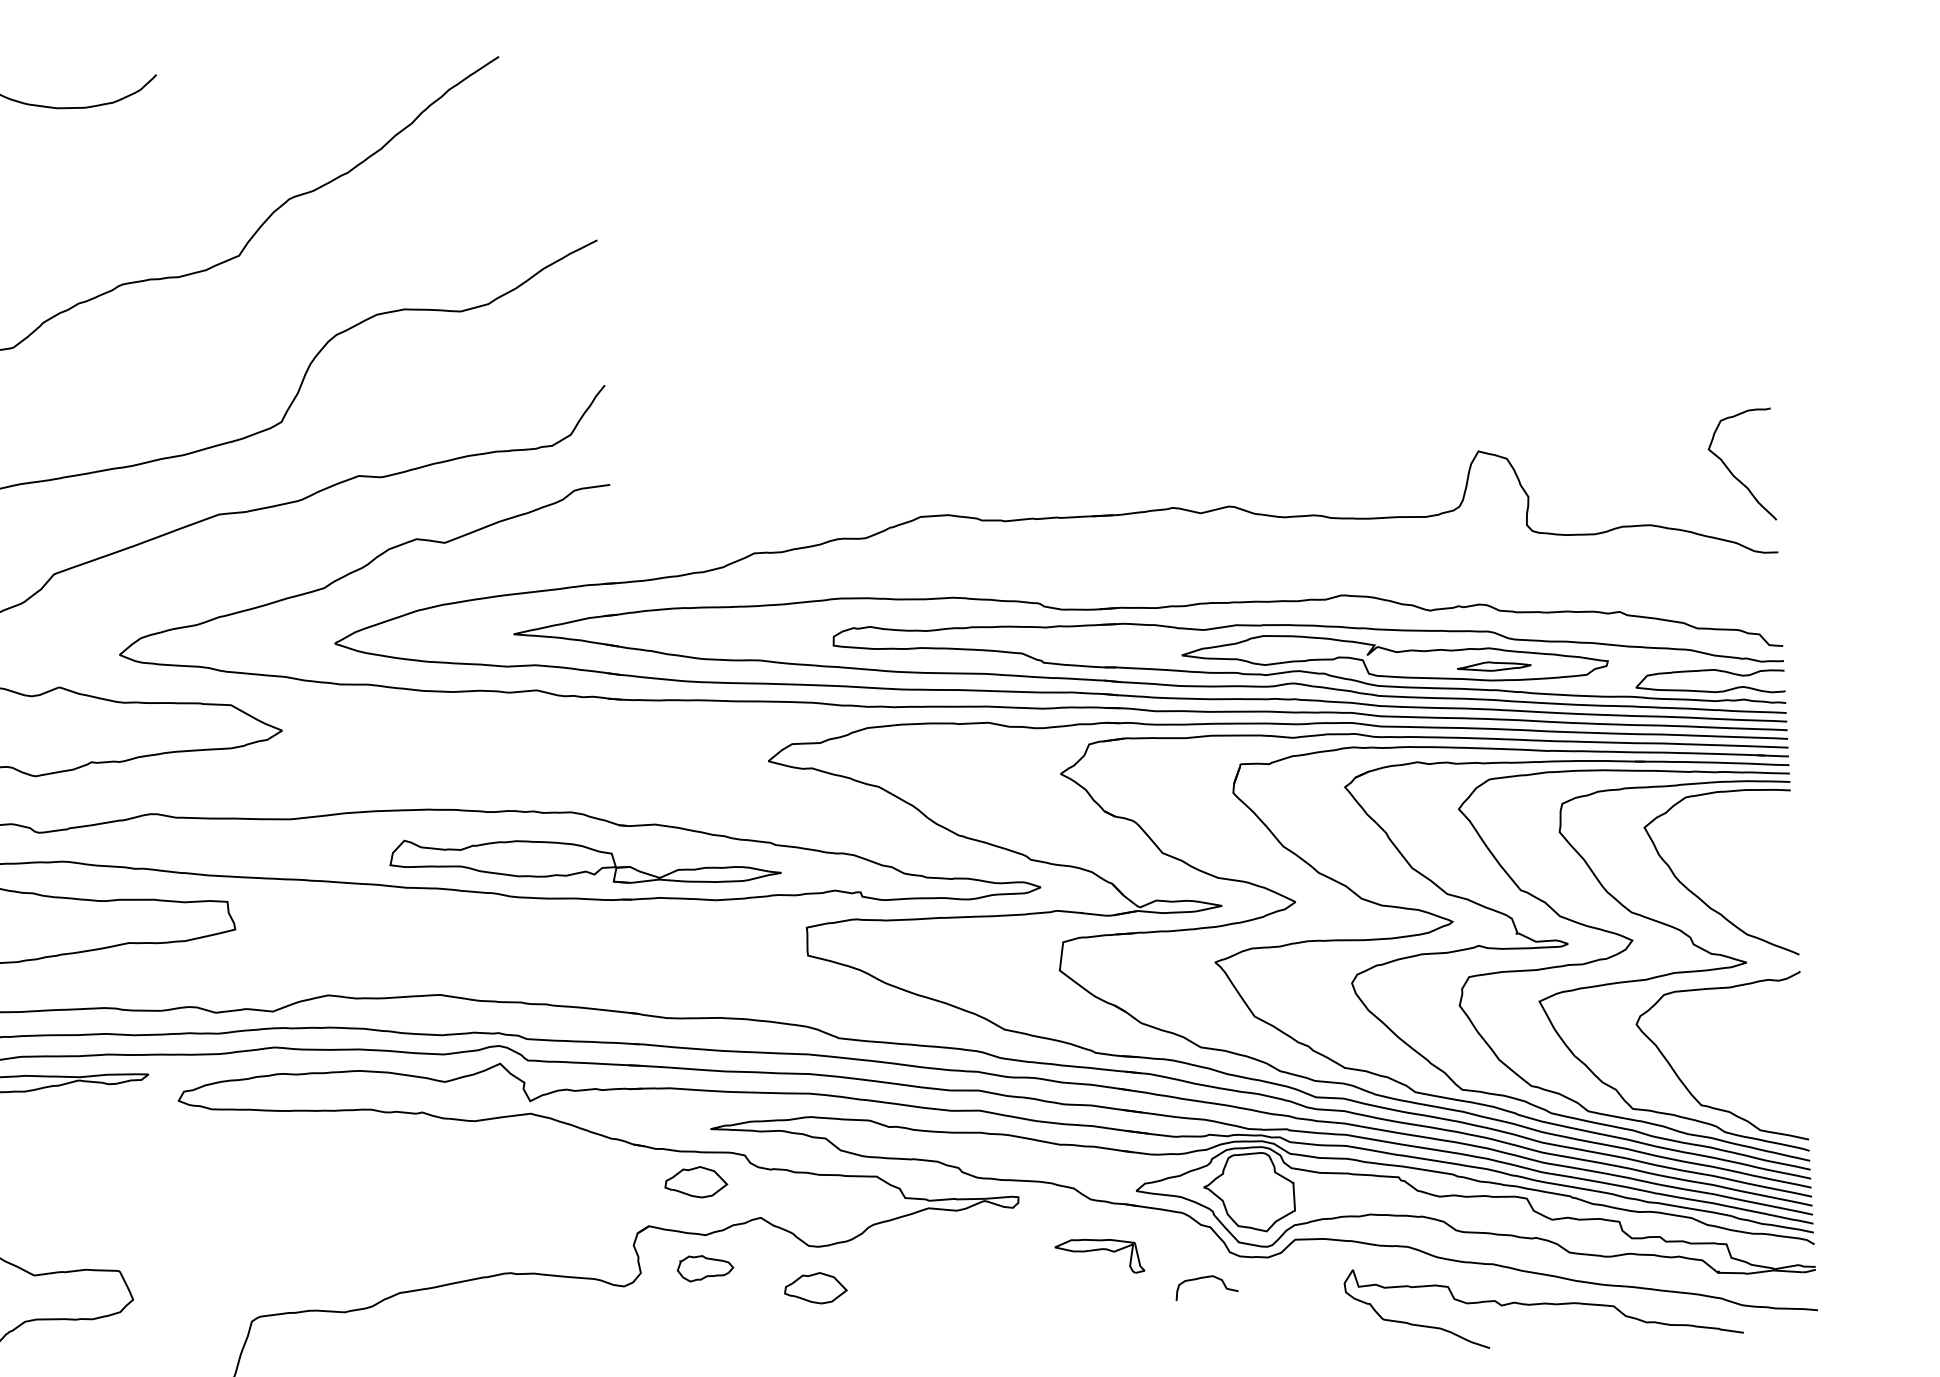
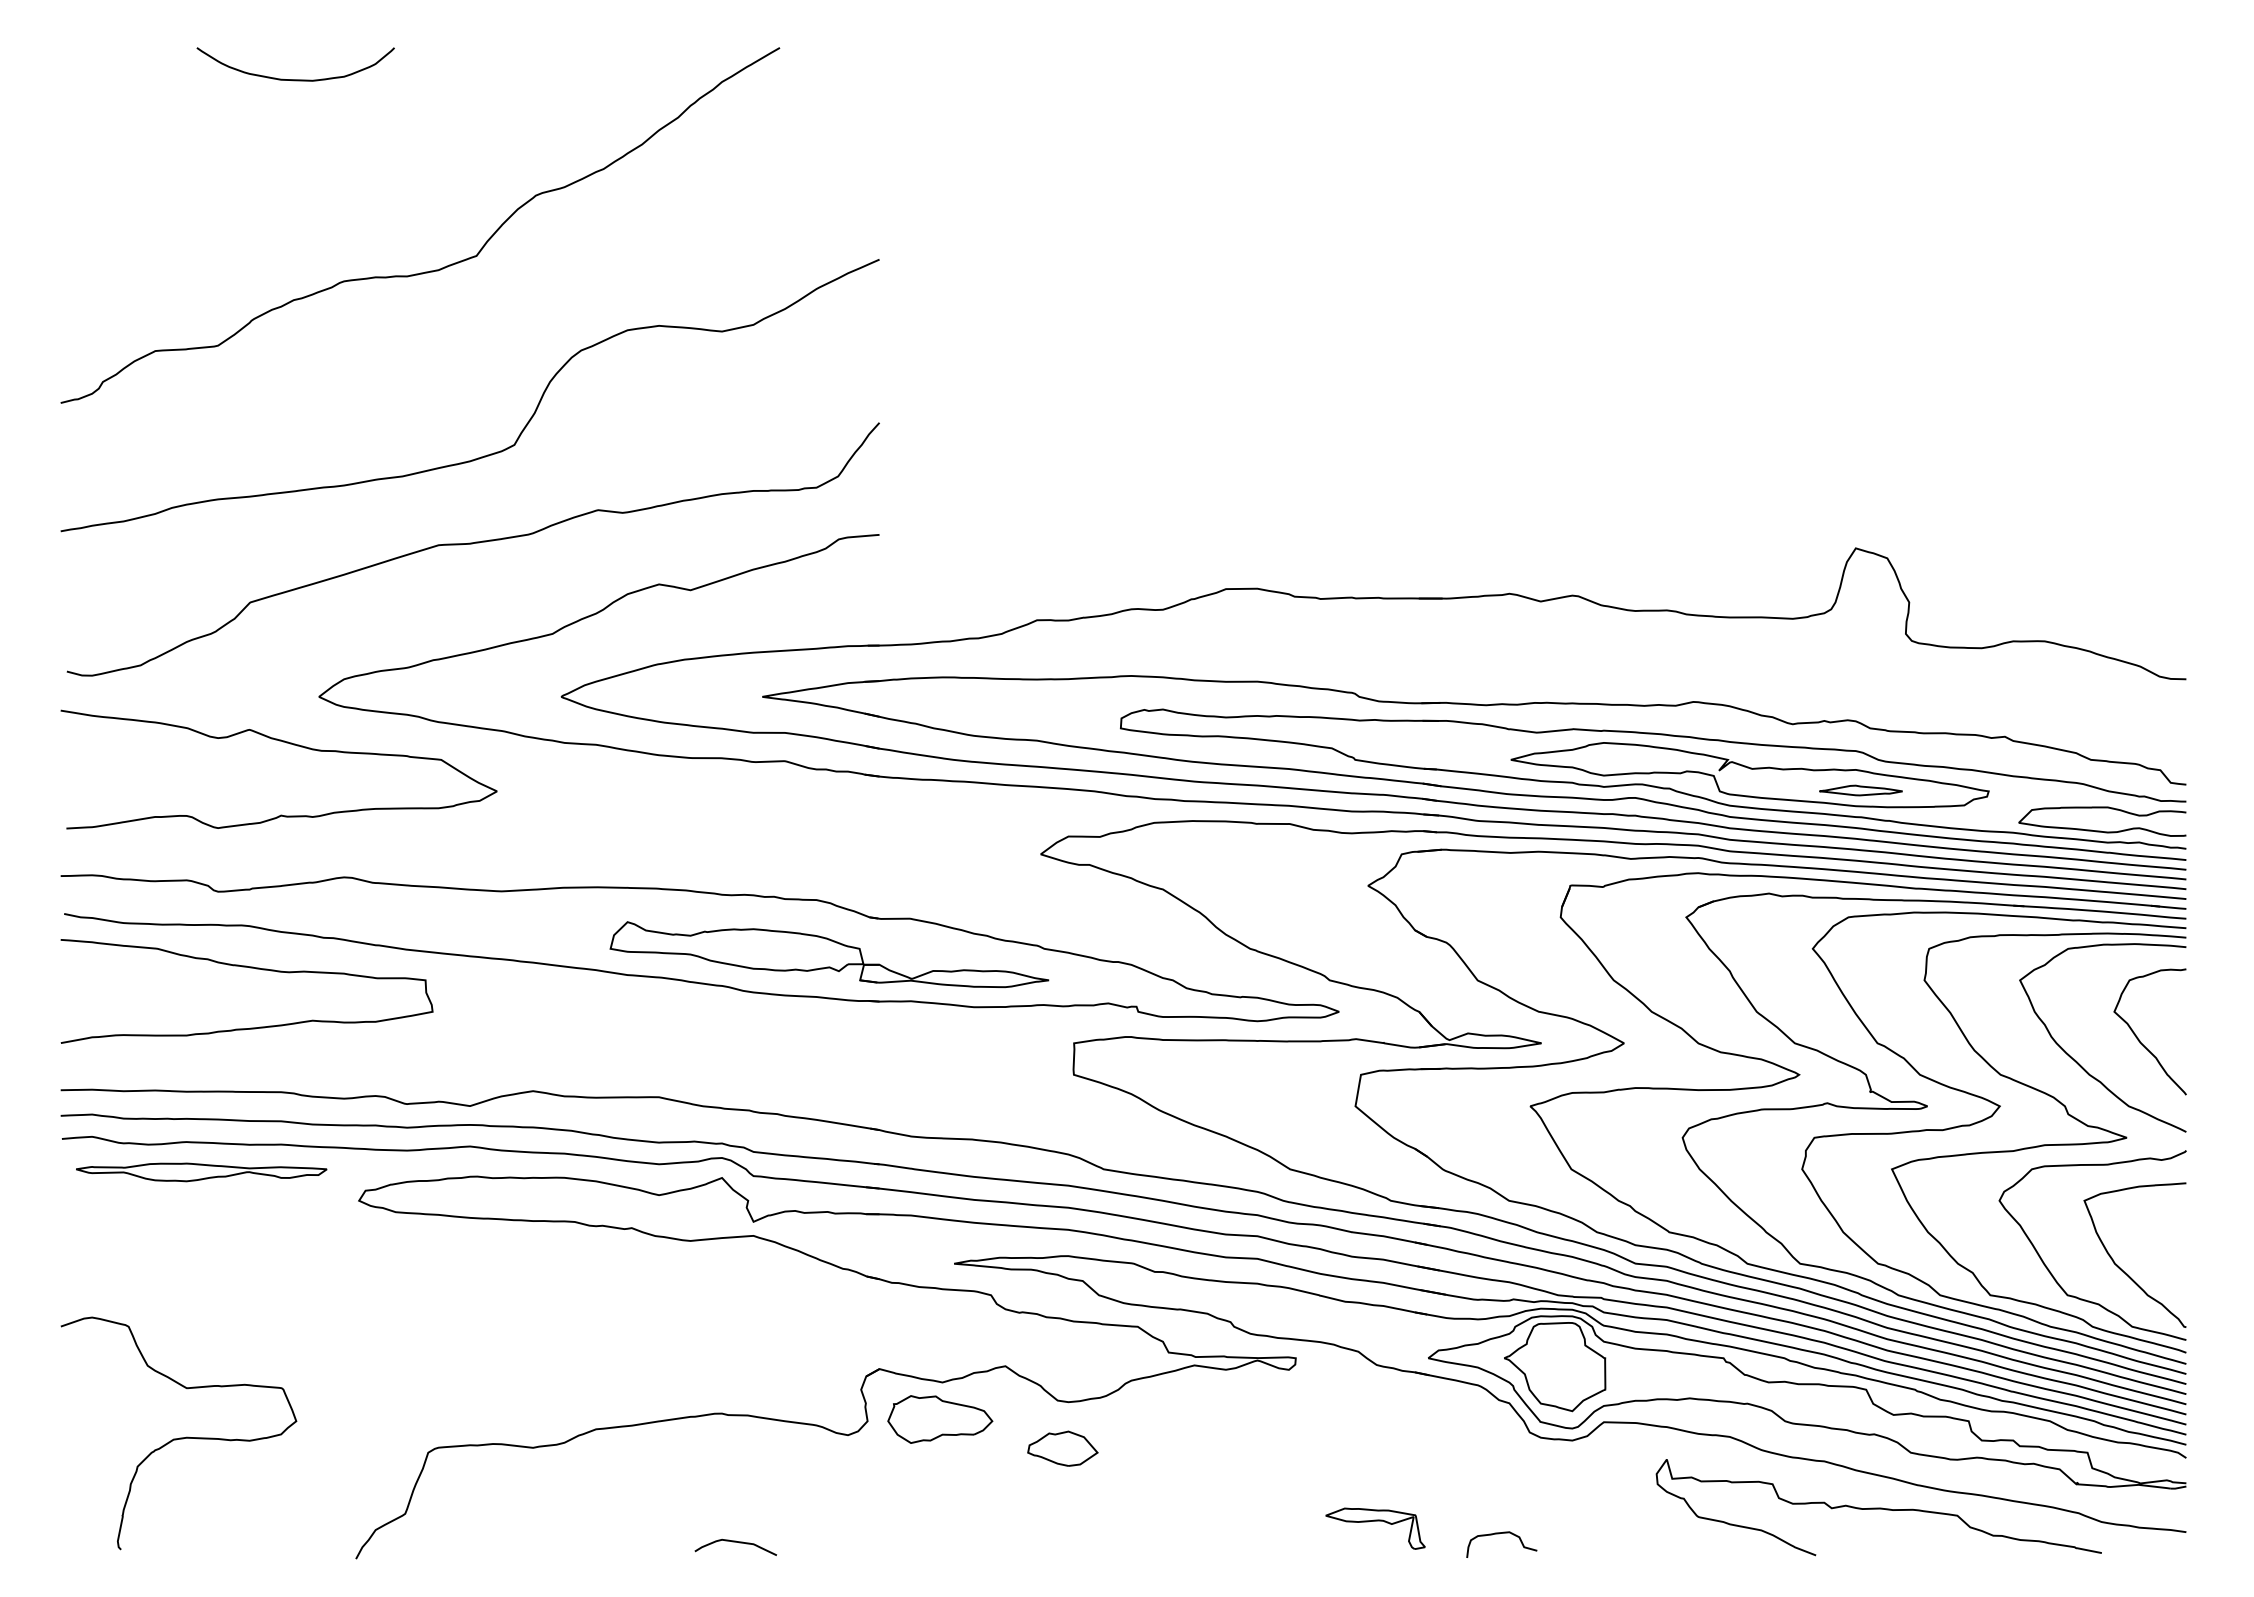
curve: (1731, 471) -> (2138, 1037), moved
curve: (1747, 1078) -> (2120, 1267), added
part: (695, 1182) -> (934, 1322), removed
part: (1099, 1250) -> (1375, 1521), moved
part: (705, 1268) -> (940, 1419), size x1.67
curve: (1204, 1278) -> (1499, 1534), moved

